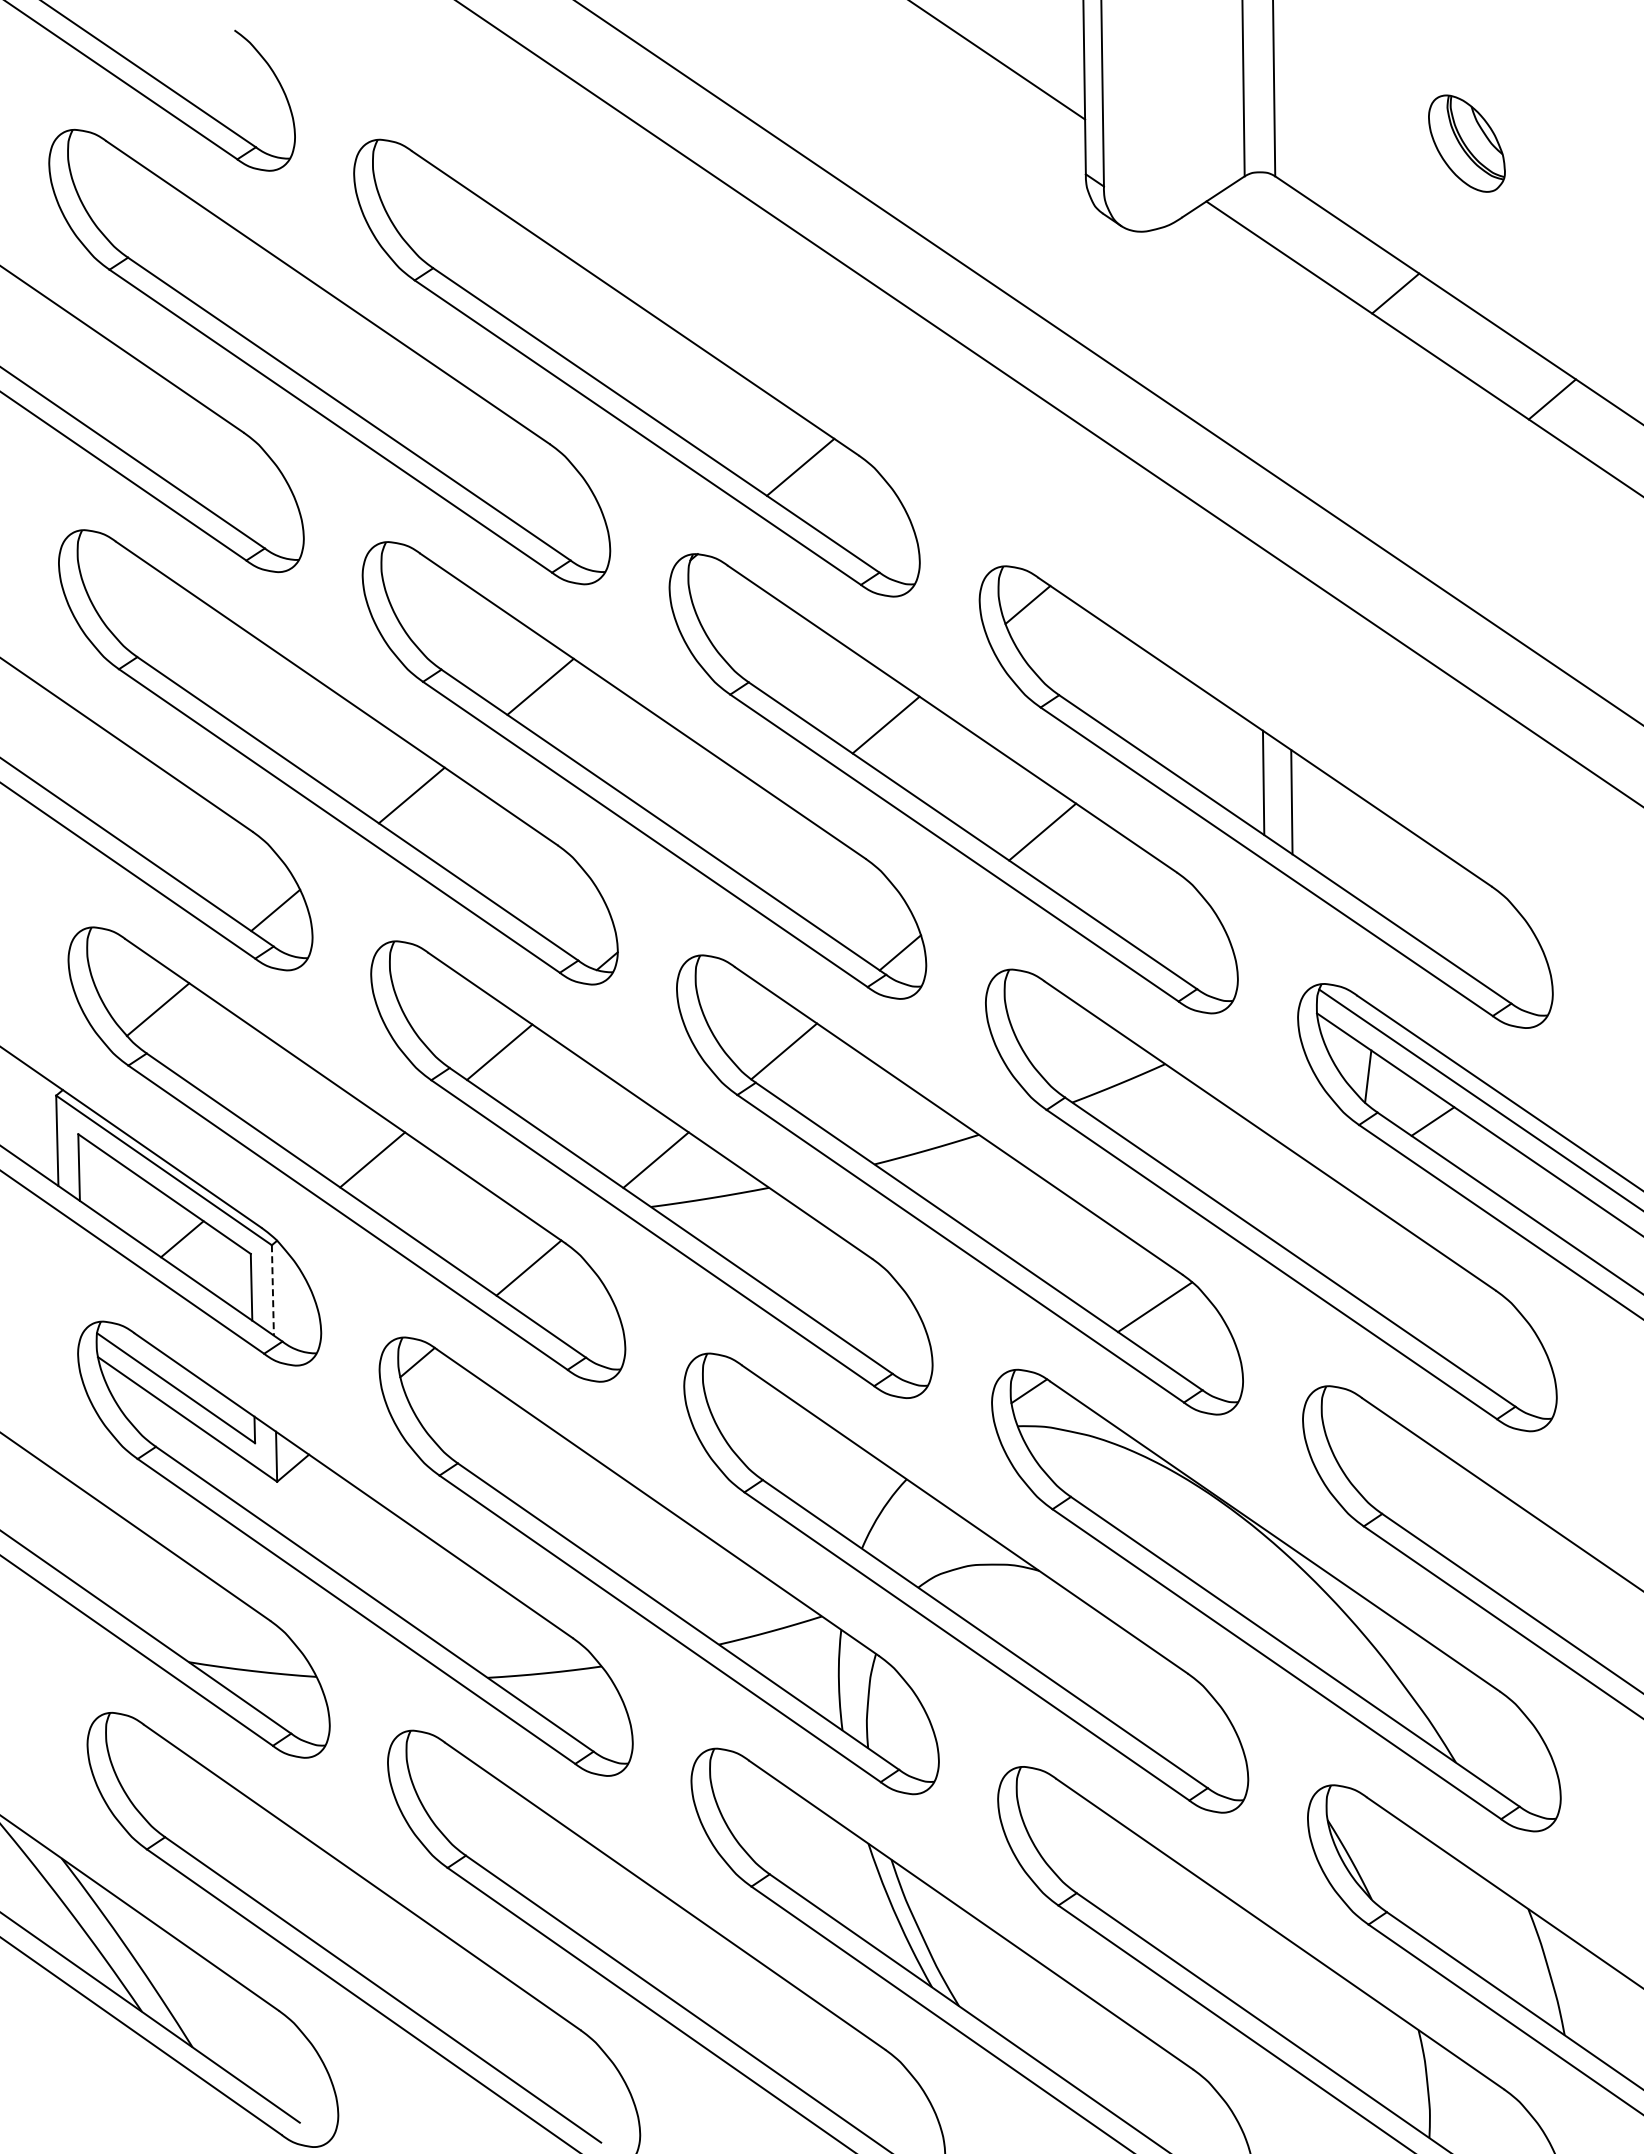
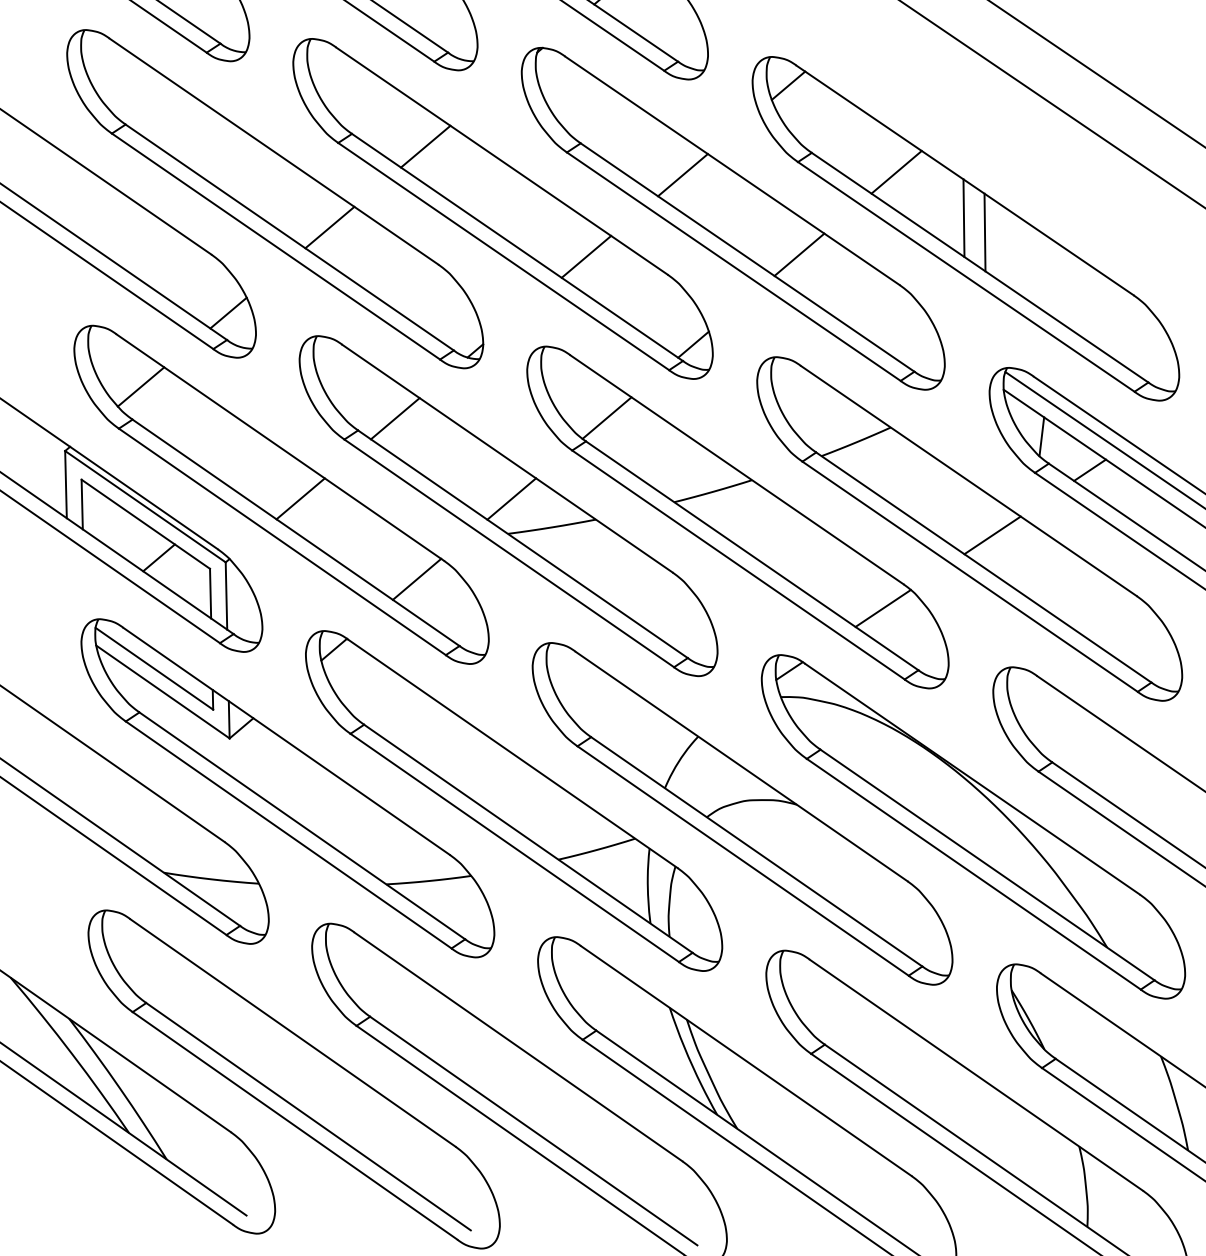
line: (1172, 720) -> (896, 171), added
line: (756, 834) -> (586, 256), added
line: (1301, 1208) -> (992, 535), added
line: (272, 1290) -> (226, 596), dashed -> solid

